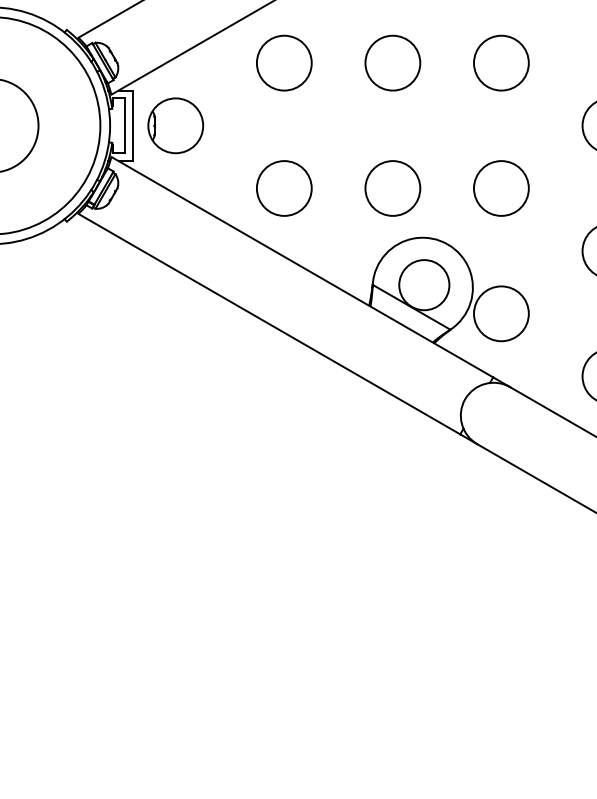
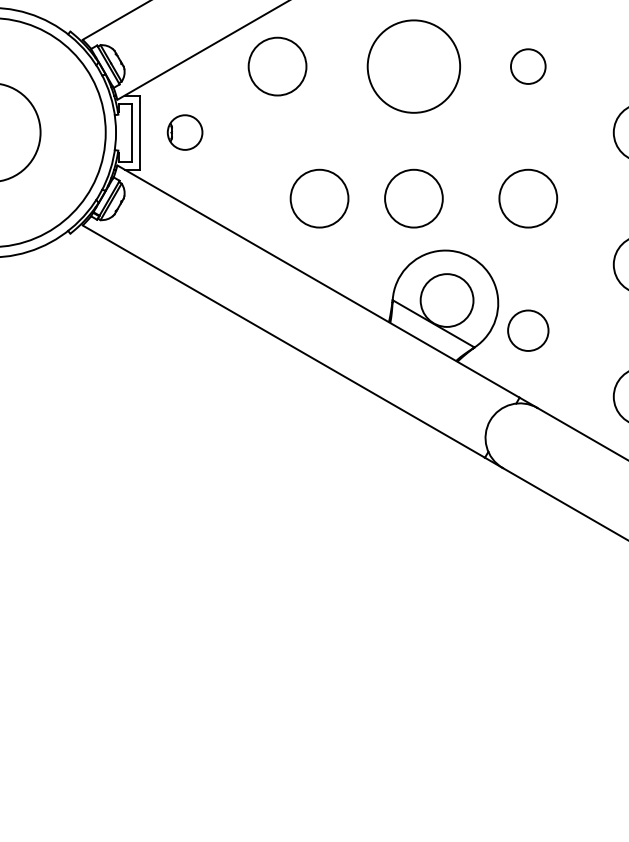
circle: (284, 63) -> (277, 66), moved
circle: (392, 63) -> (413, 66), size x1.6
circle: (501, 63) -> (528, 66), size x0.6
part: (175, 125) -> (184, 132), size x0.6
circle: (284, 188) -> (319, 198), moved
circle: (501, 313) -> (528, 330), size x0.7

